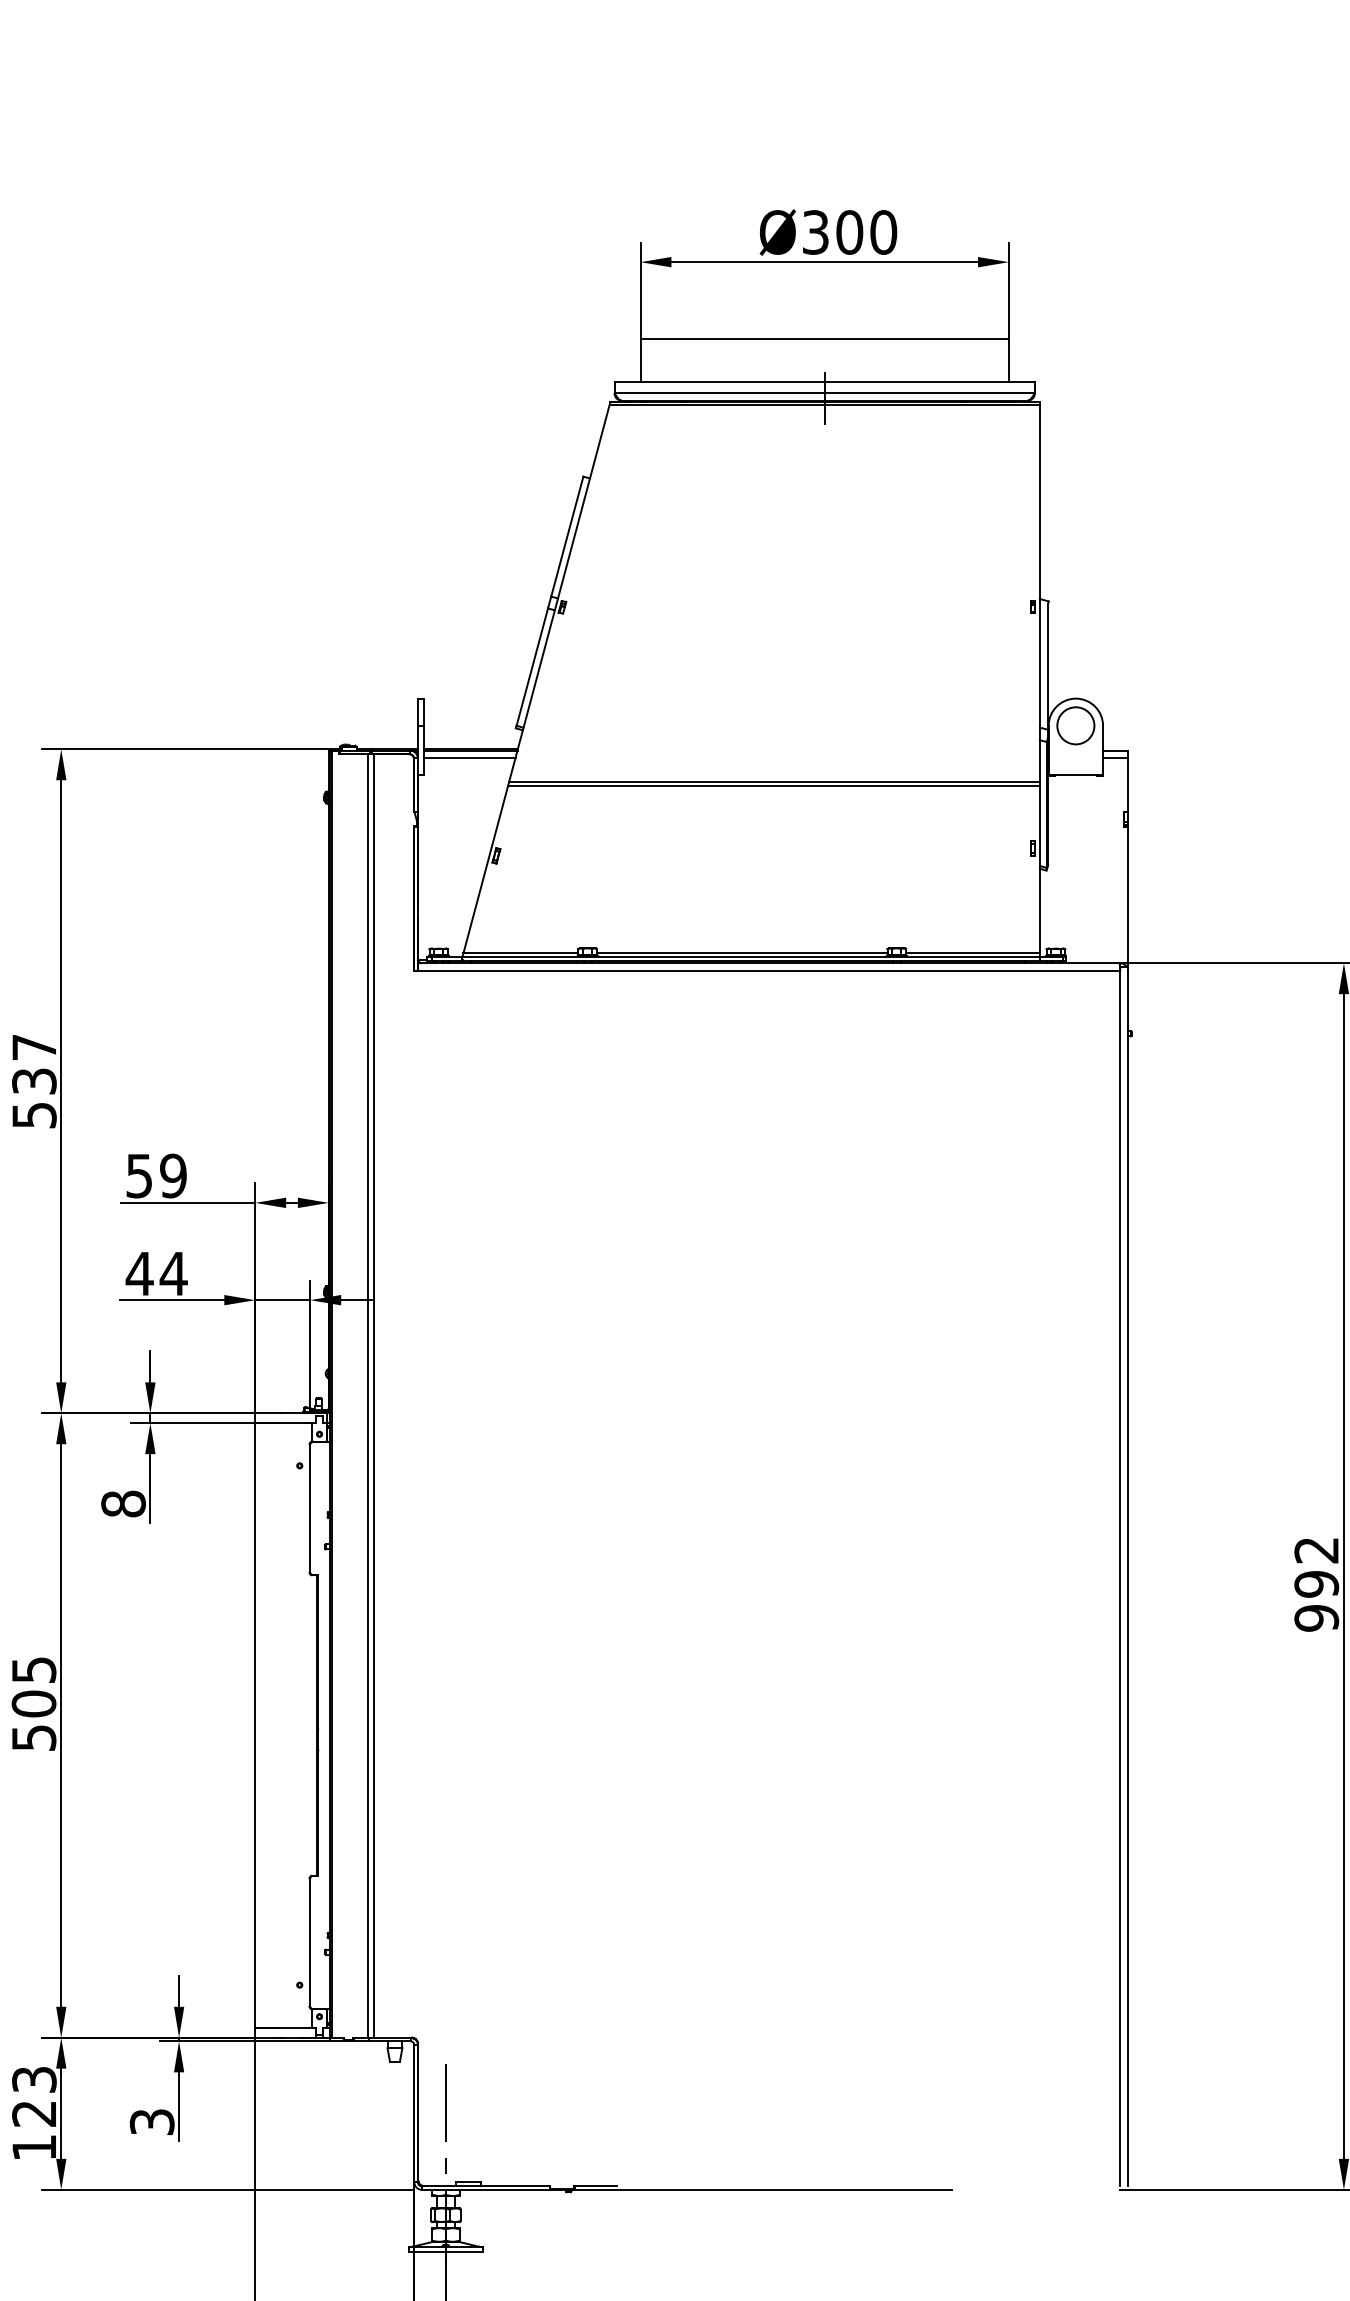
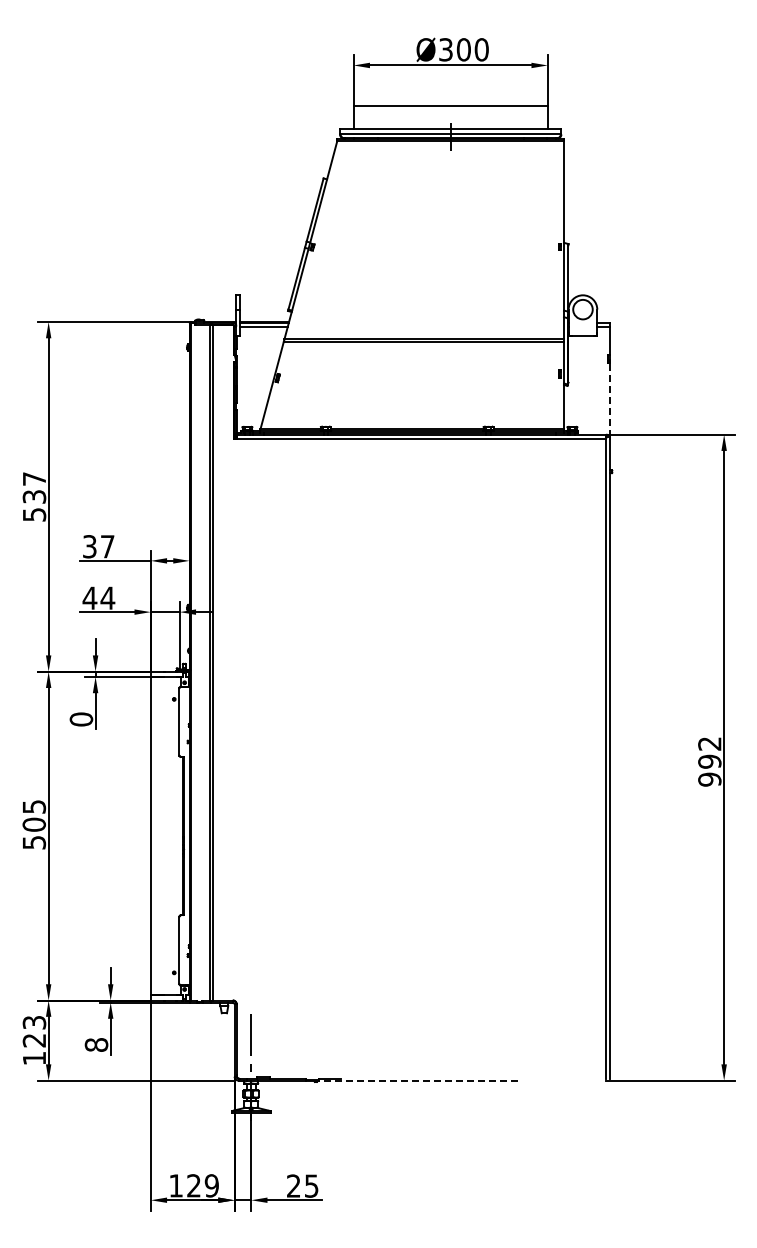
line: (1128, 896) -> (610, 399), solid -> dashed
text: (155, 1175) -> (98, 546), 59 -> 37
text: (123, 1504) -> (81, 719), 8 -> 0
text: (152, 2121) -> (96, 1044), 3 -> 8
line: (761, 2189) -> (417, 1080), solid -> dashed

